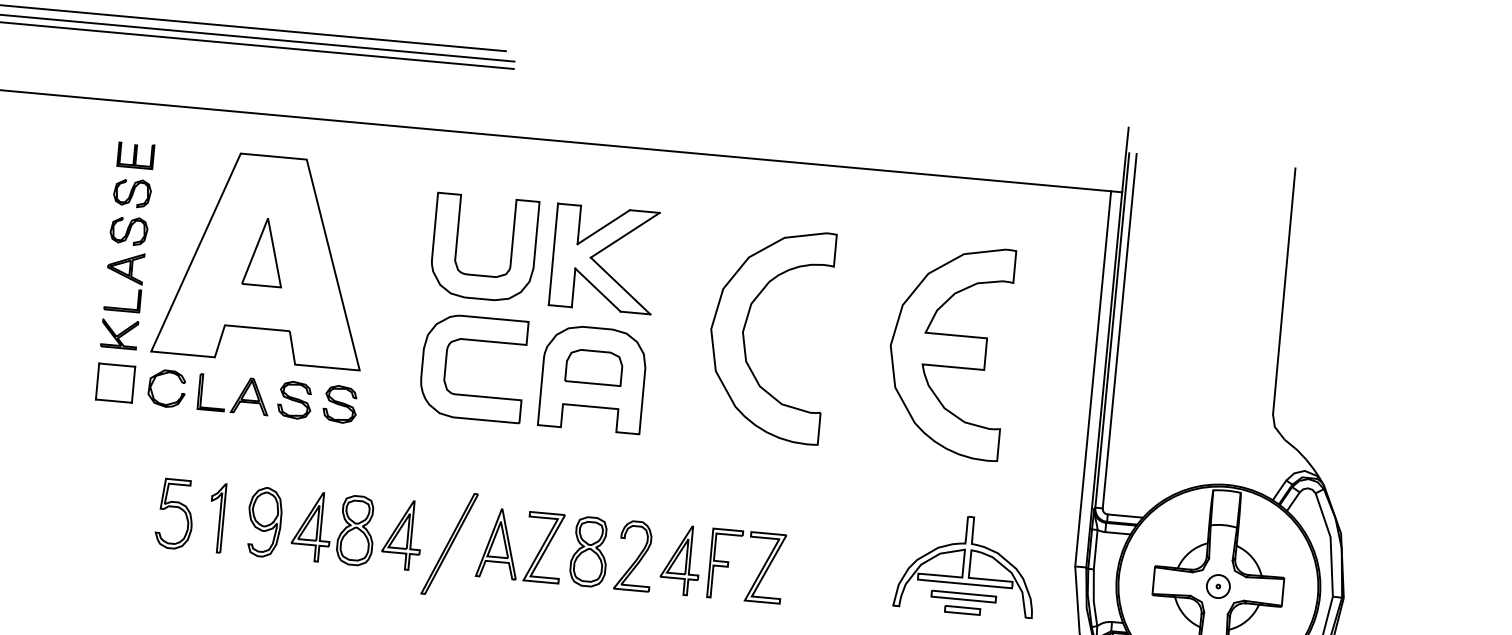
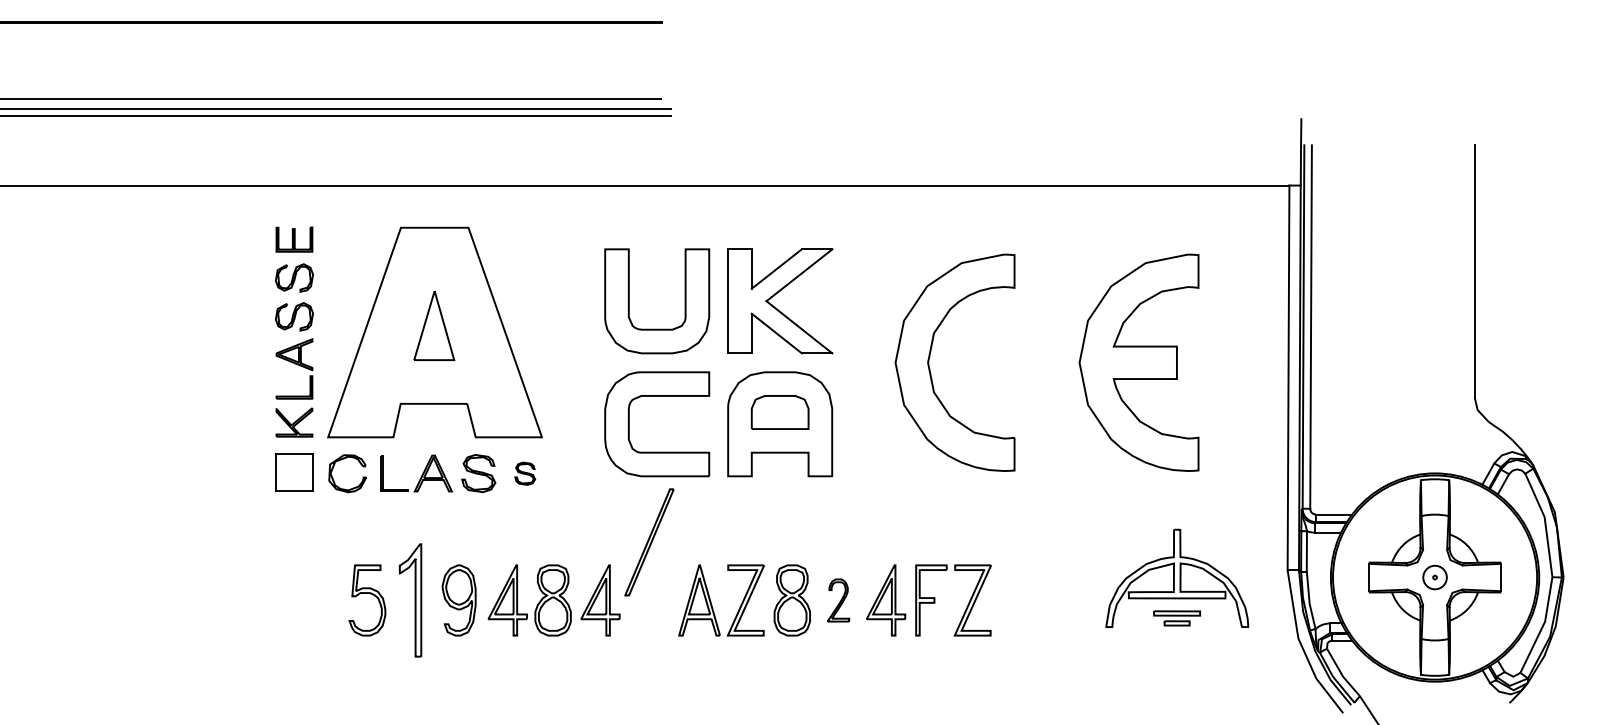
part: (339, 404) -> (524, 473), size x0.6
part: (216, 517) -> (409, 600), size x1.6
part: (449, 544) -> (649, 542), moved
part: (634, 555) -> (838, 600), size x0.6
part: (962, 603) -> (1176, 618), size x0.7

